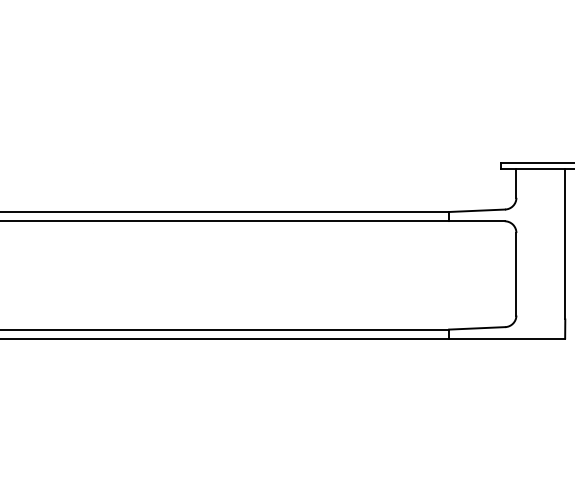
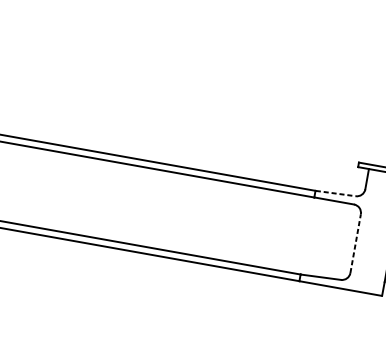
line: (477, 210) -> (336, 193), solid -> dashed
line: (516, 273) -> (355, 243), solid -> dashed

